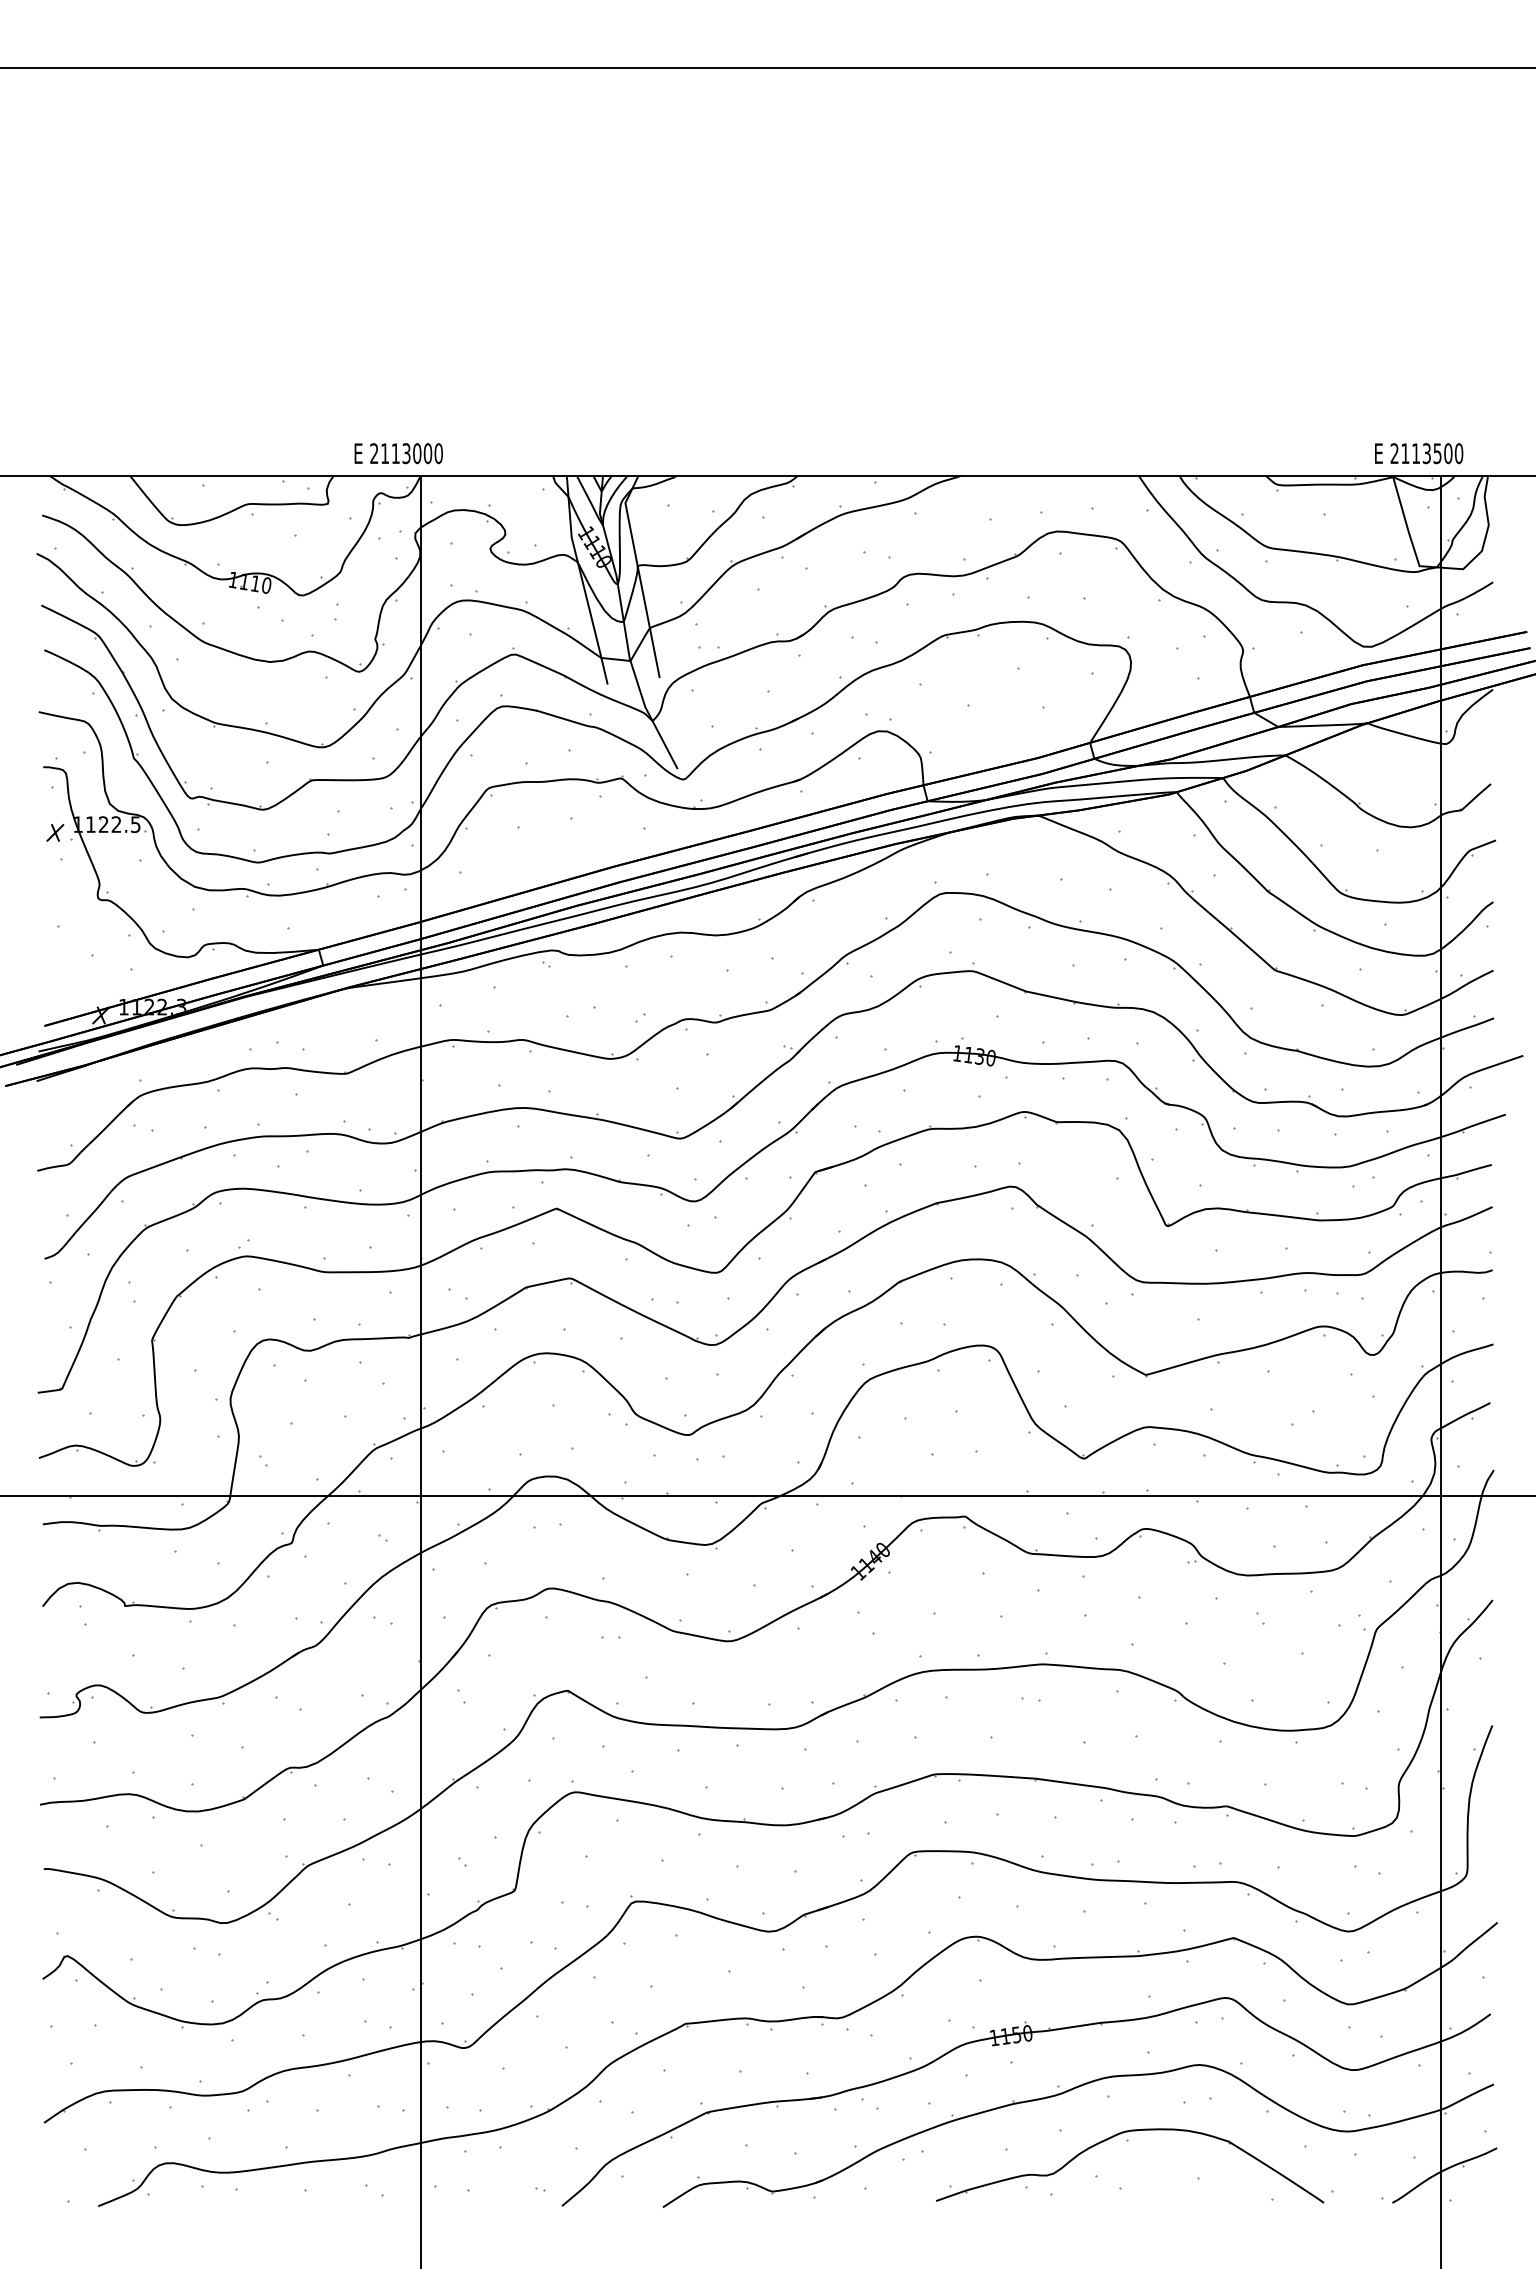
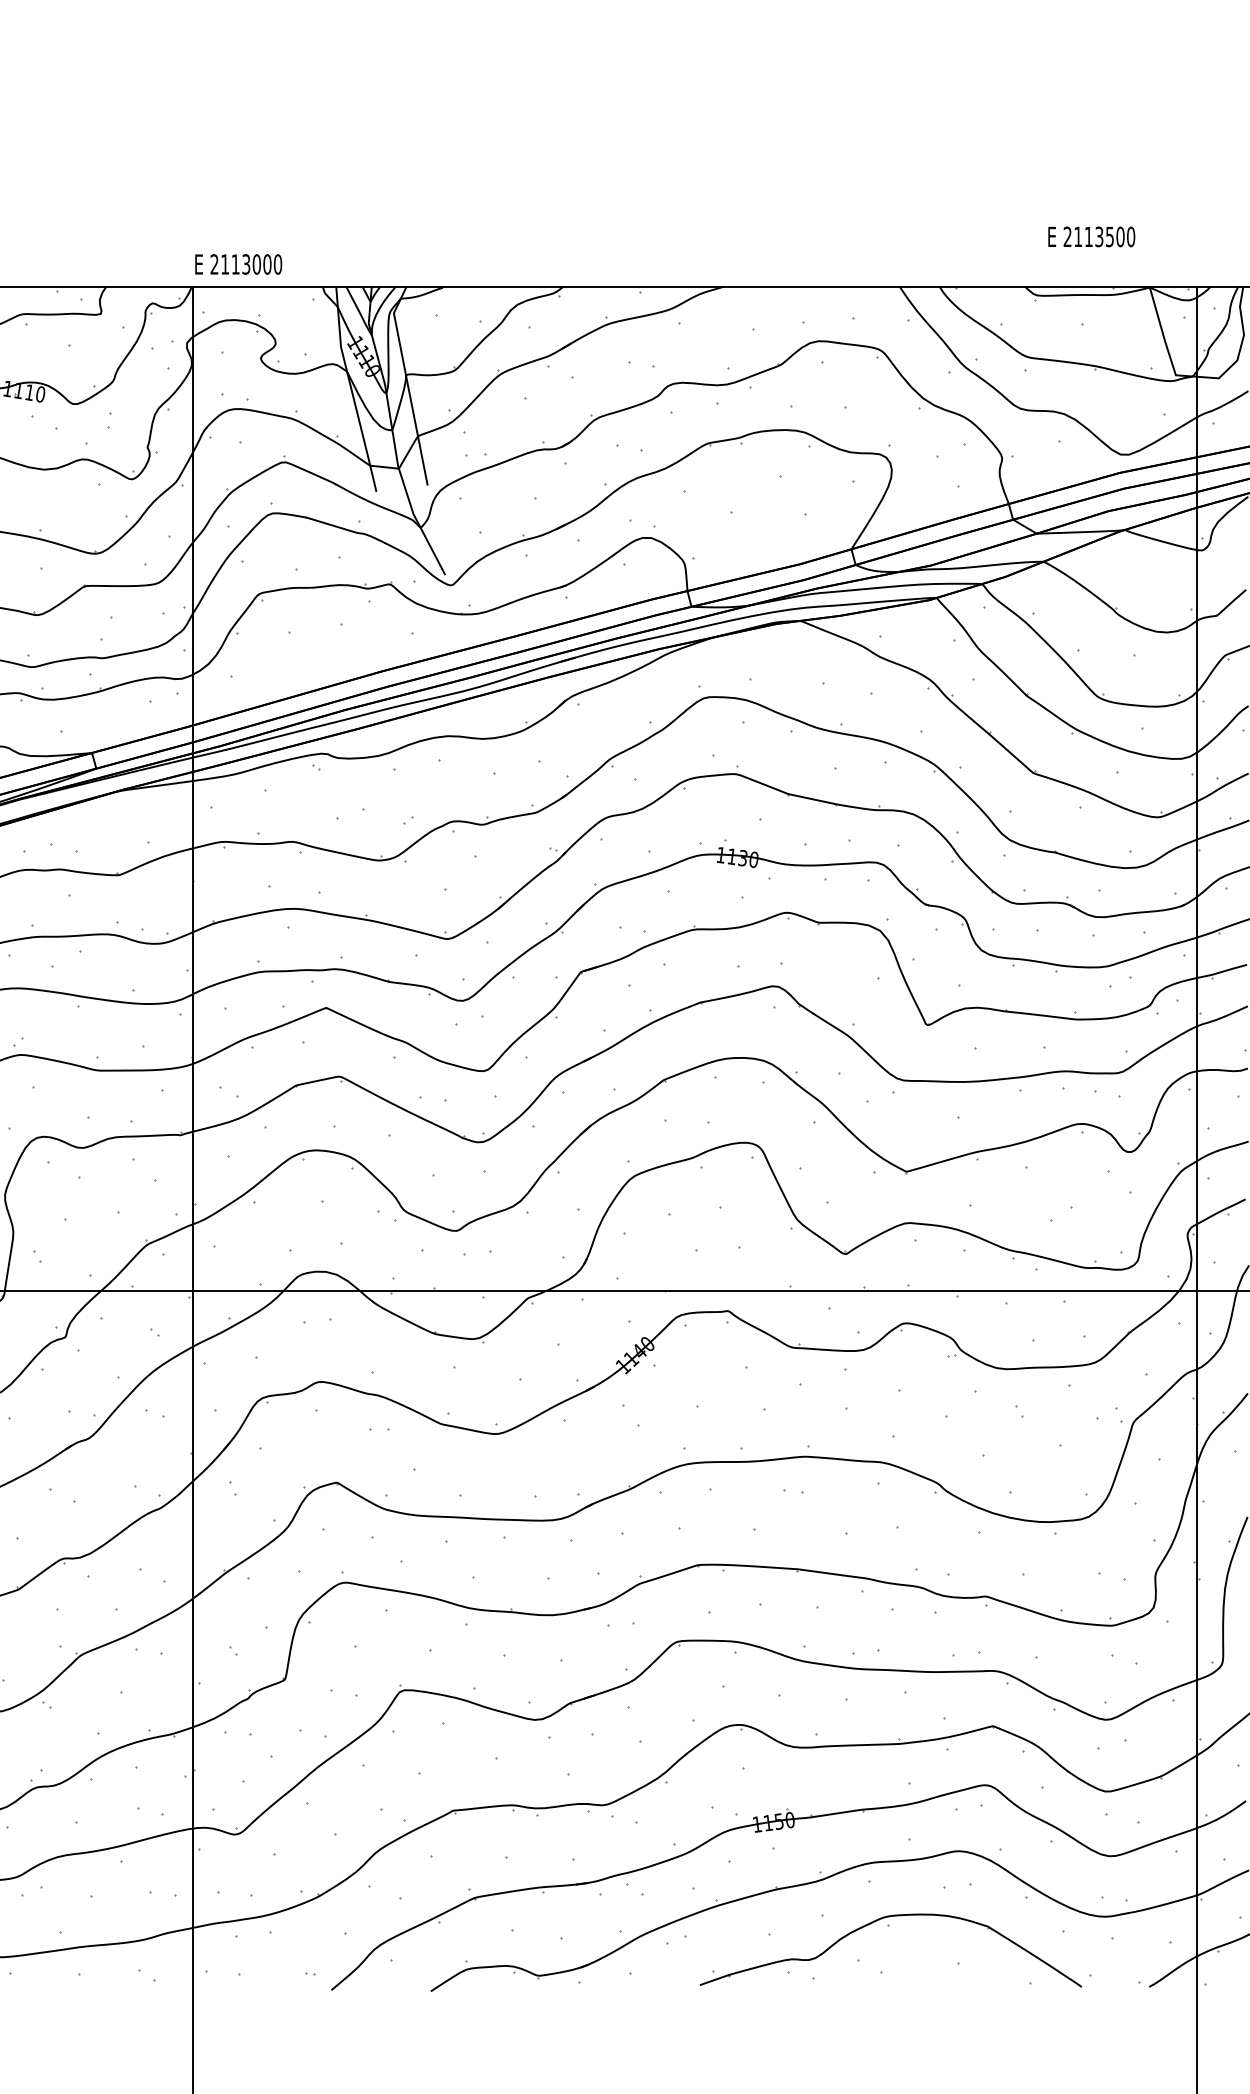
text: (398, 453) -> (238, 264), moved
text: (1419, 453) -> (1092, 236), moved

